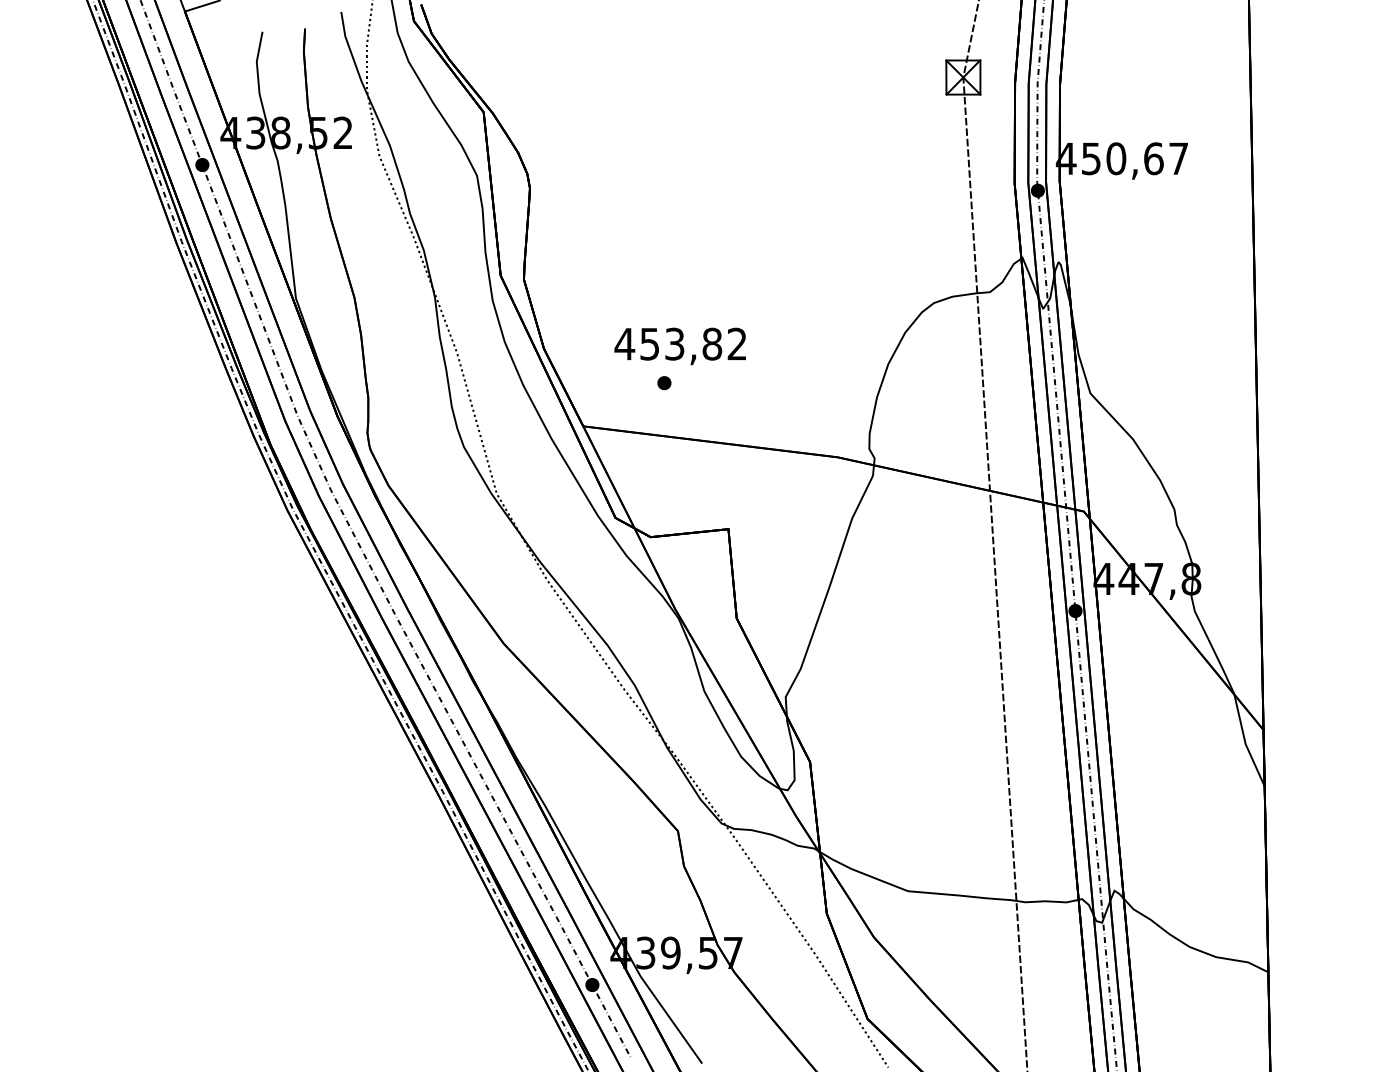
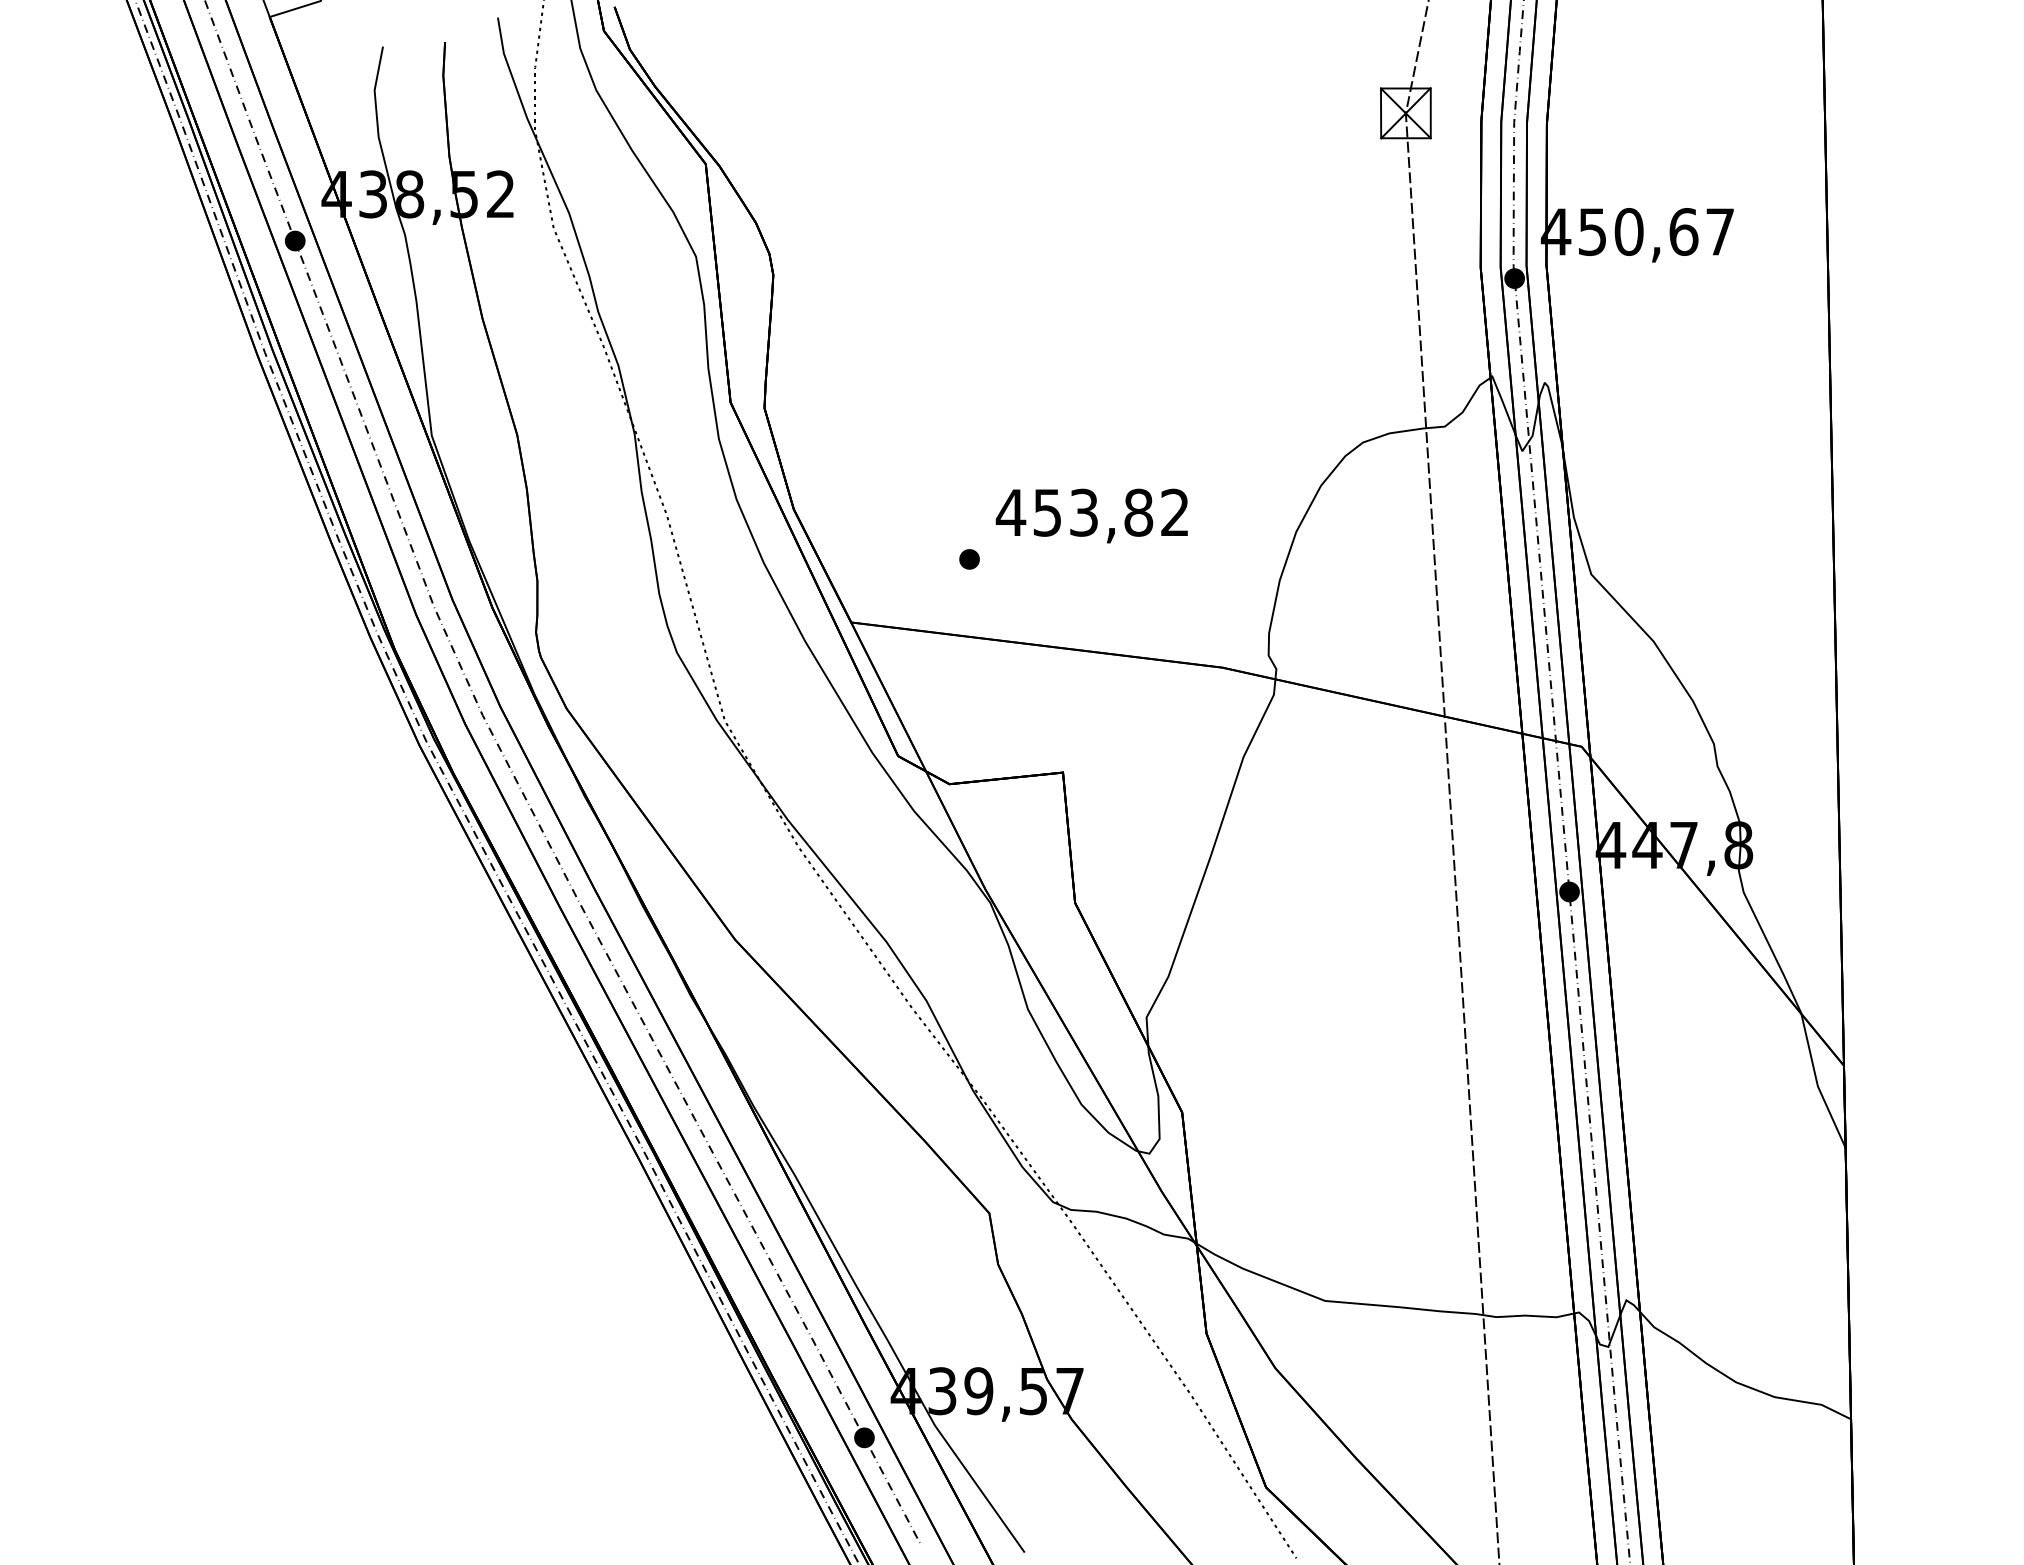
text: (679, 346) -> (1090, 516), moved

